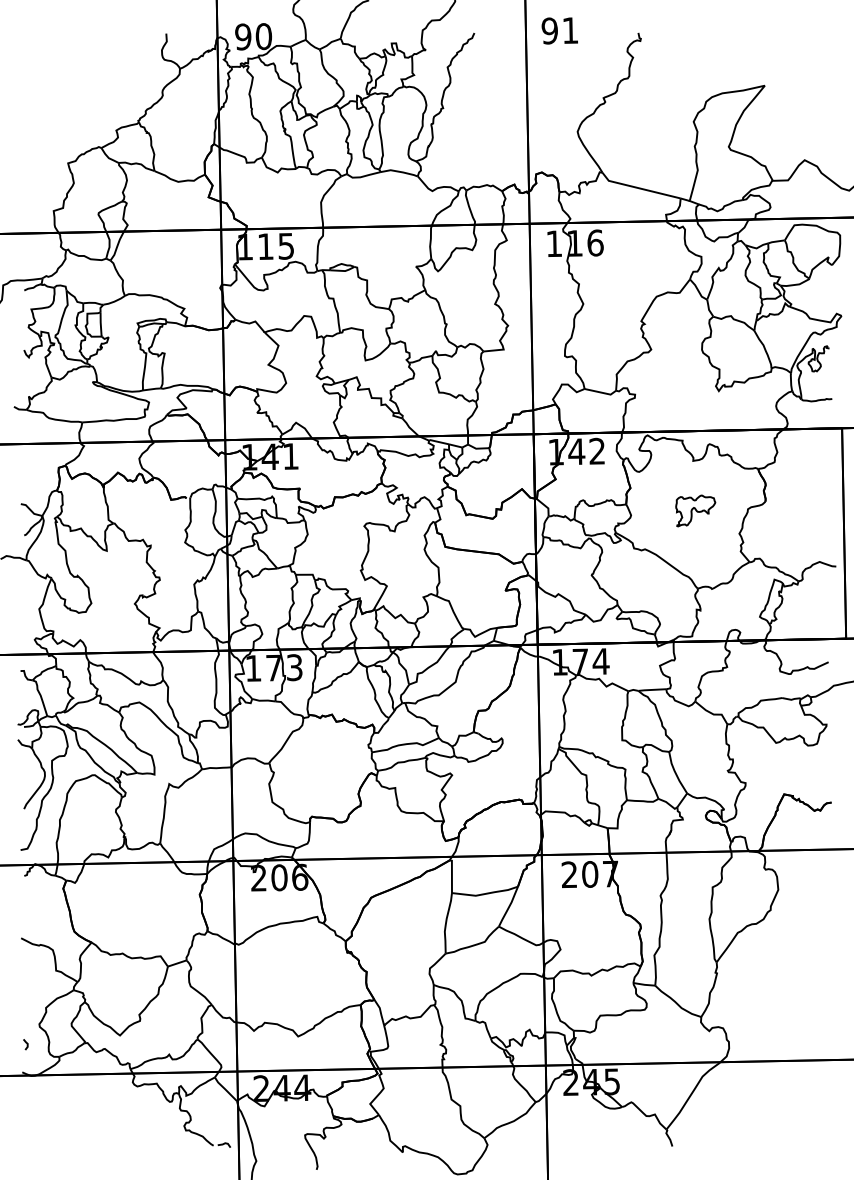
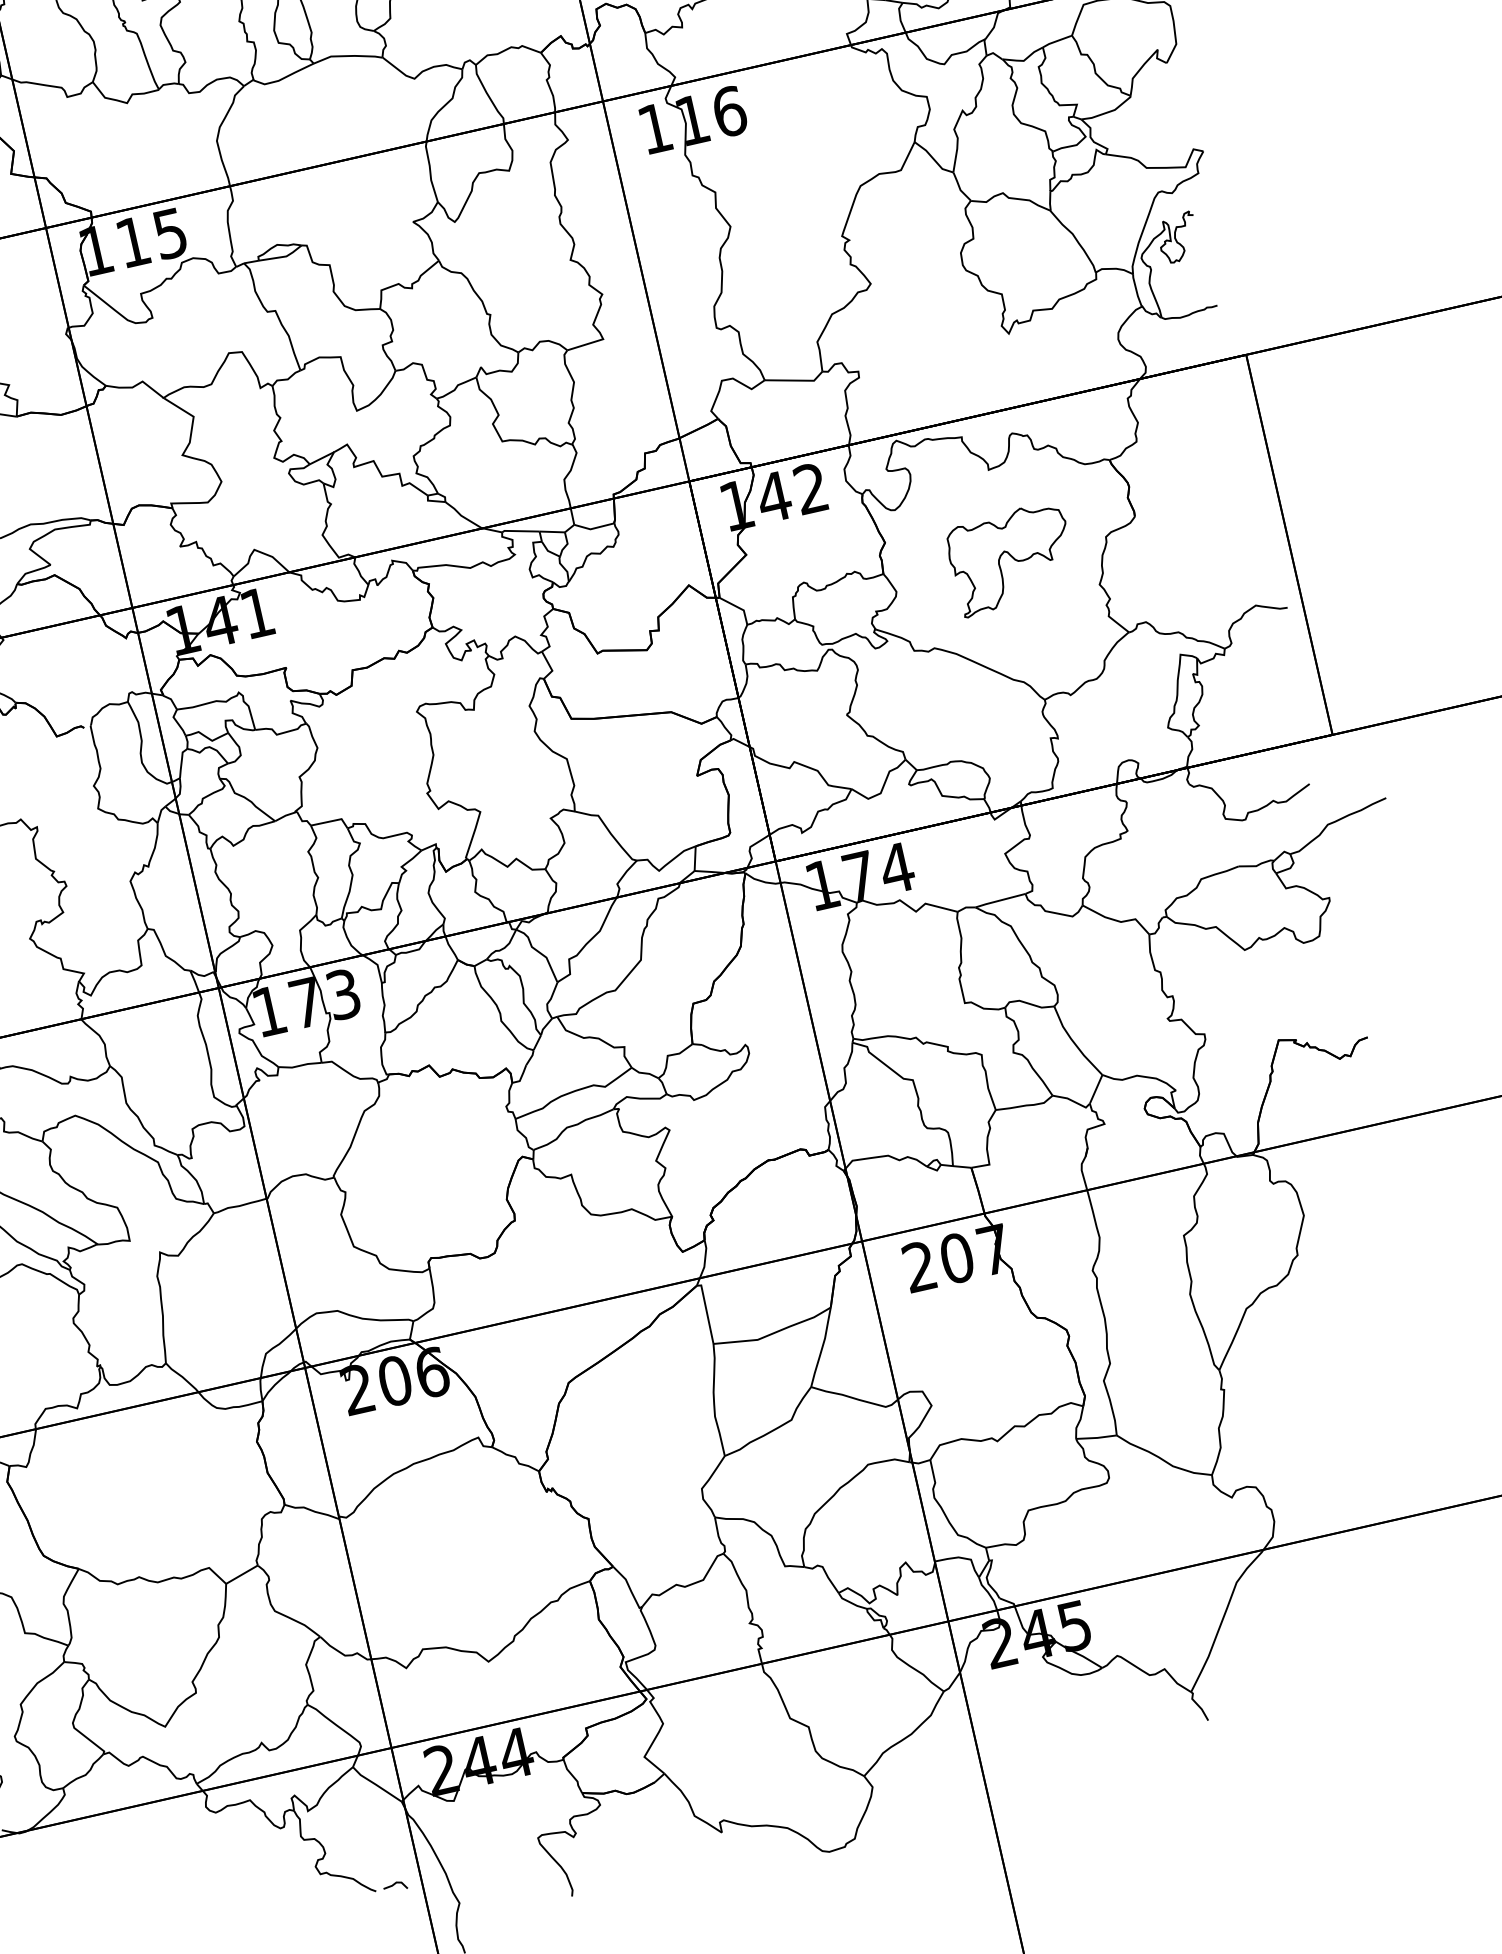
part: (695, 510) -> (1011, 558), size x1.67

